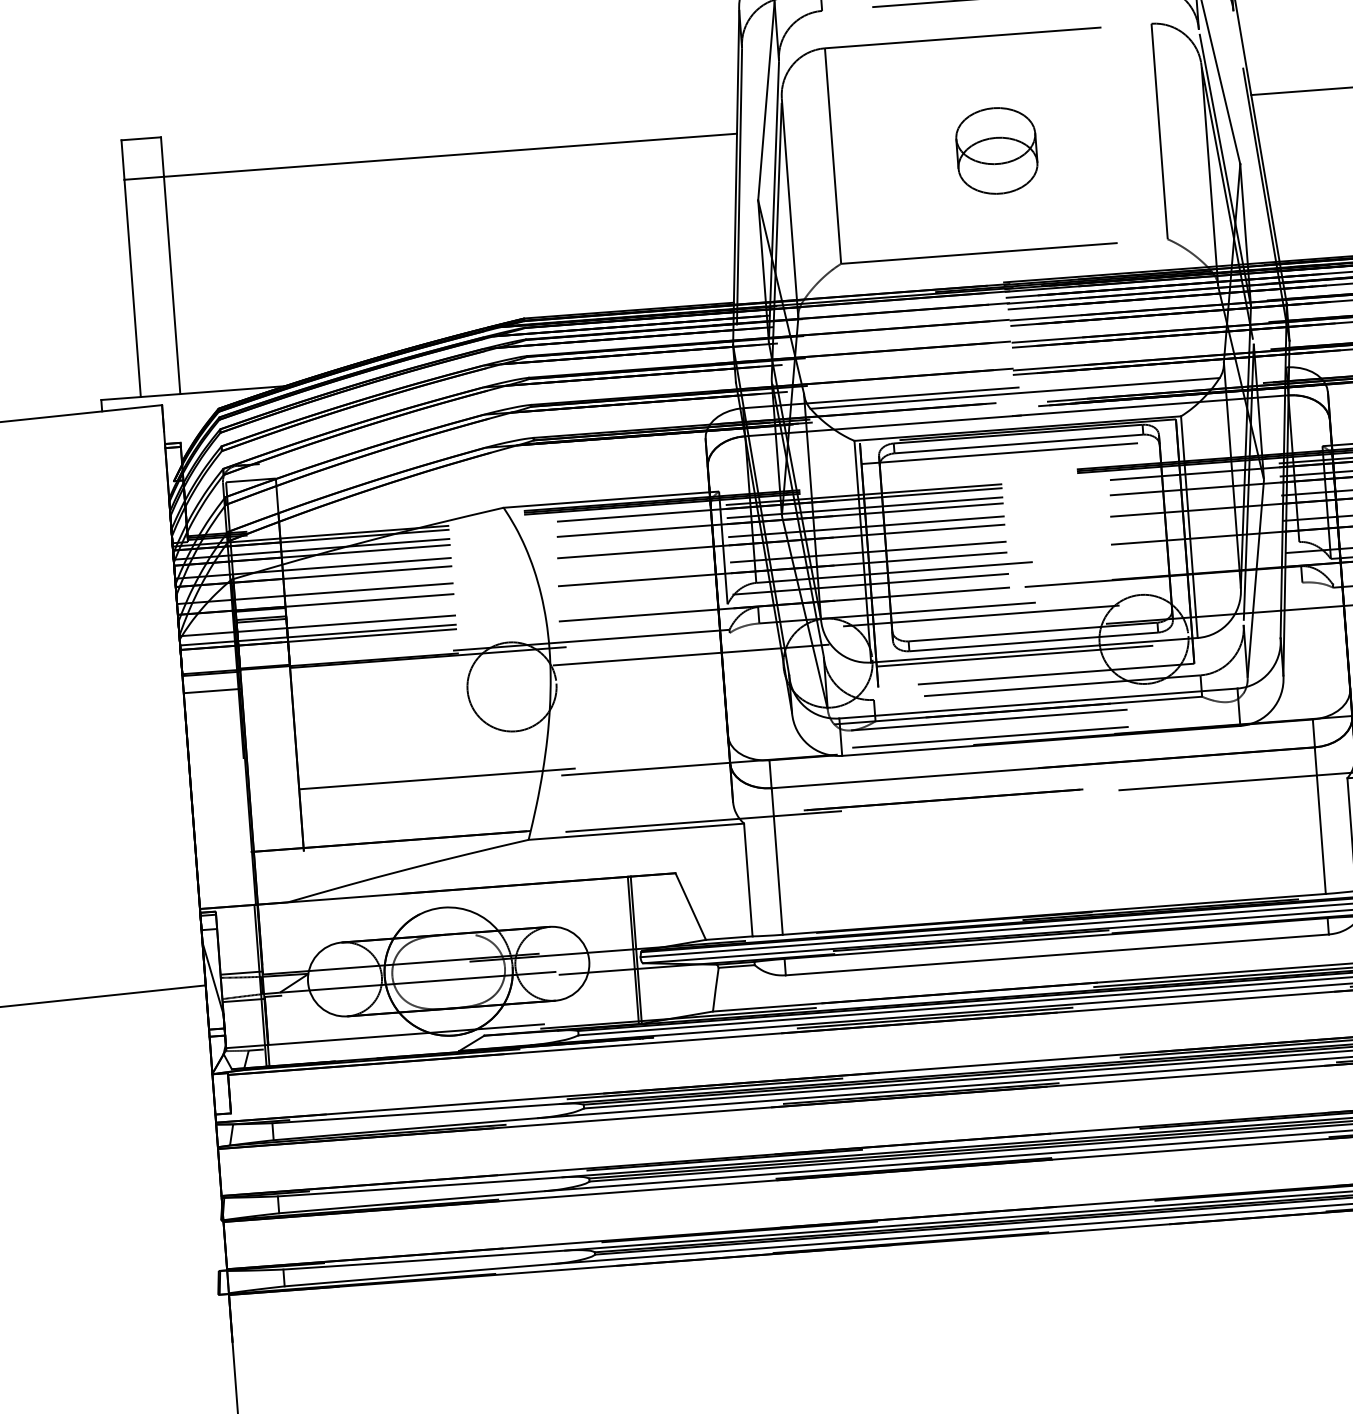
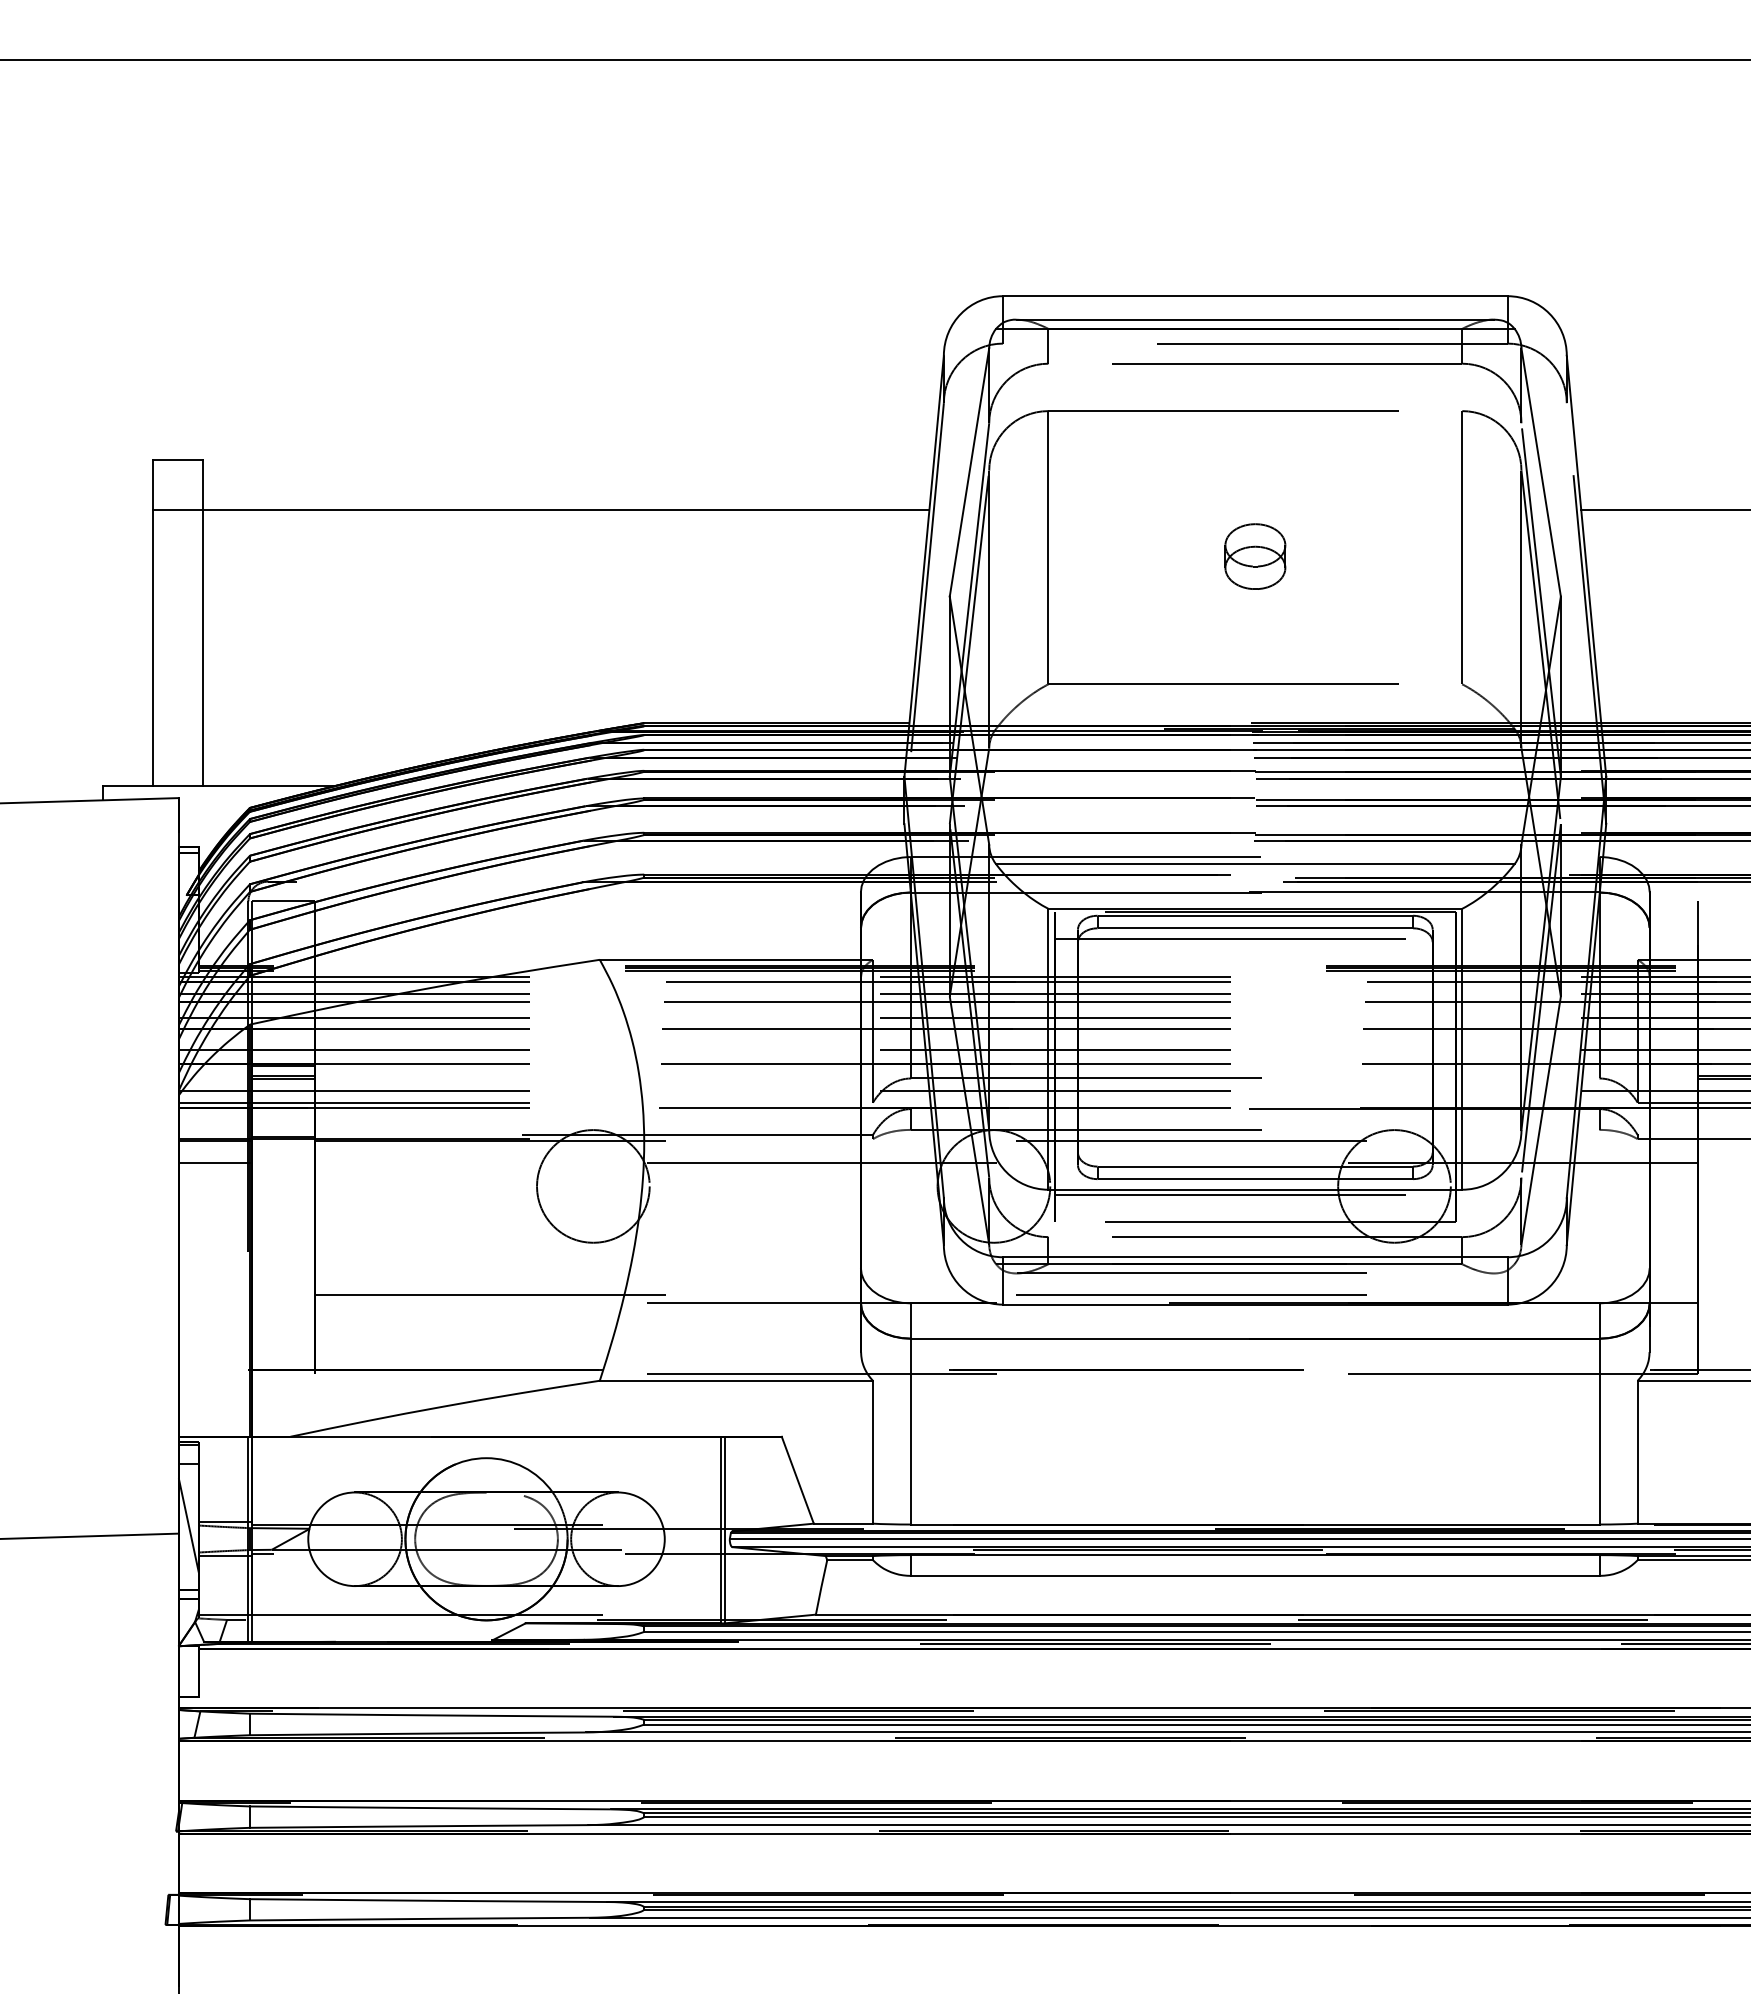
part: (997, 150) -> (1255, 556), size x0.6

